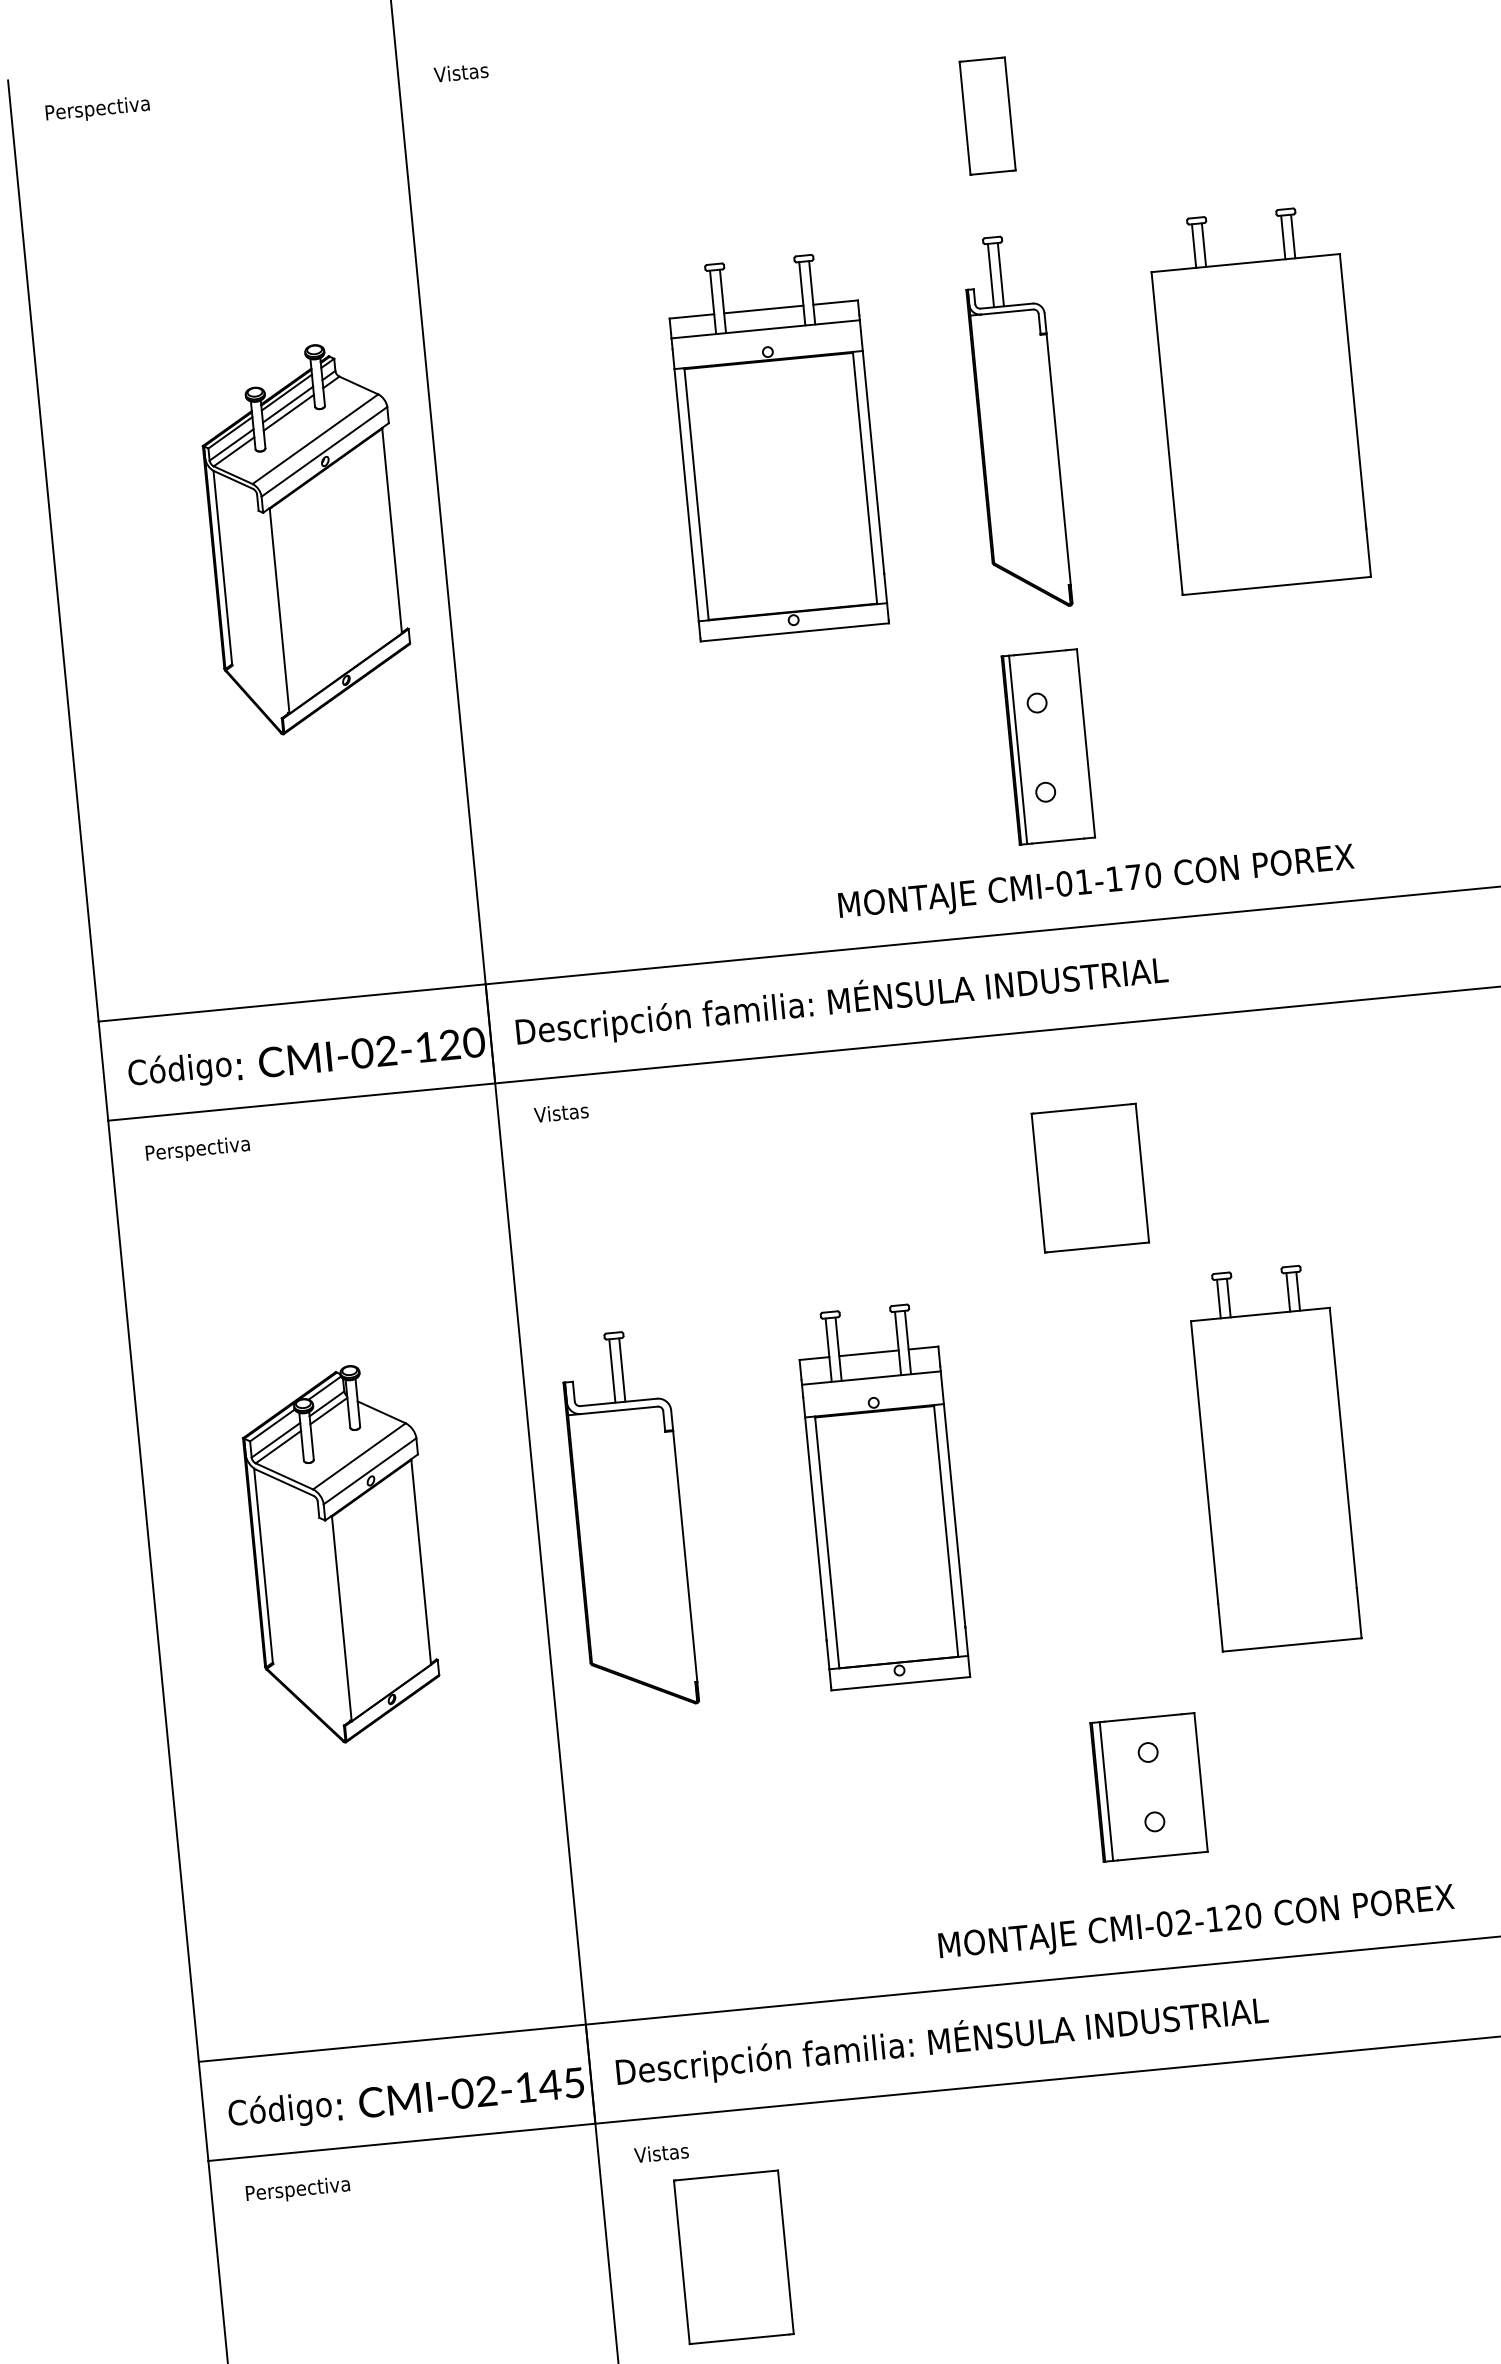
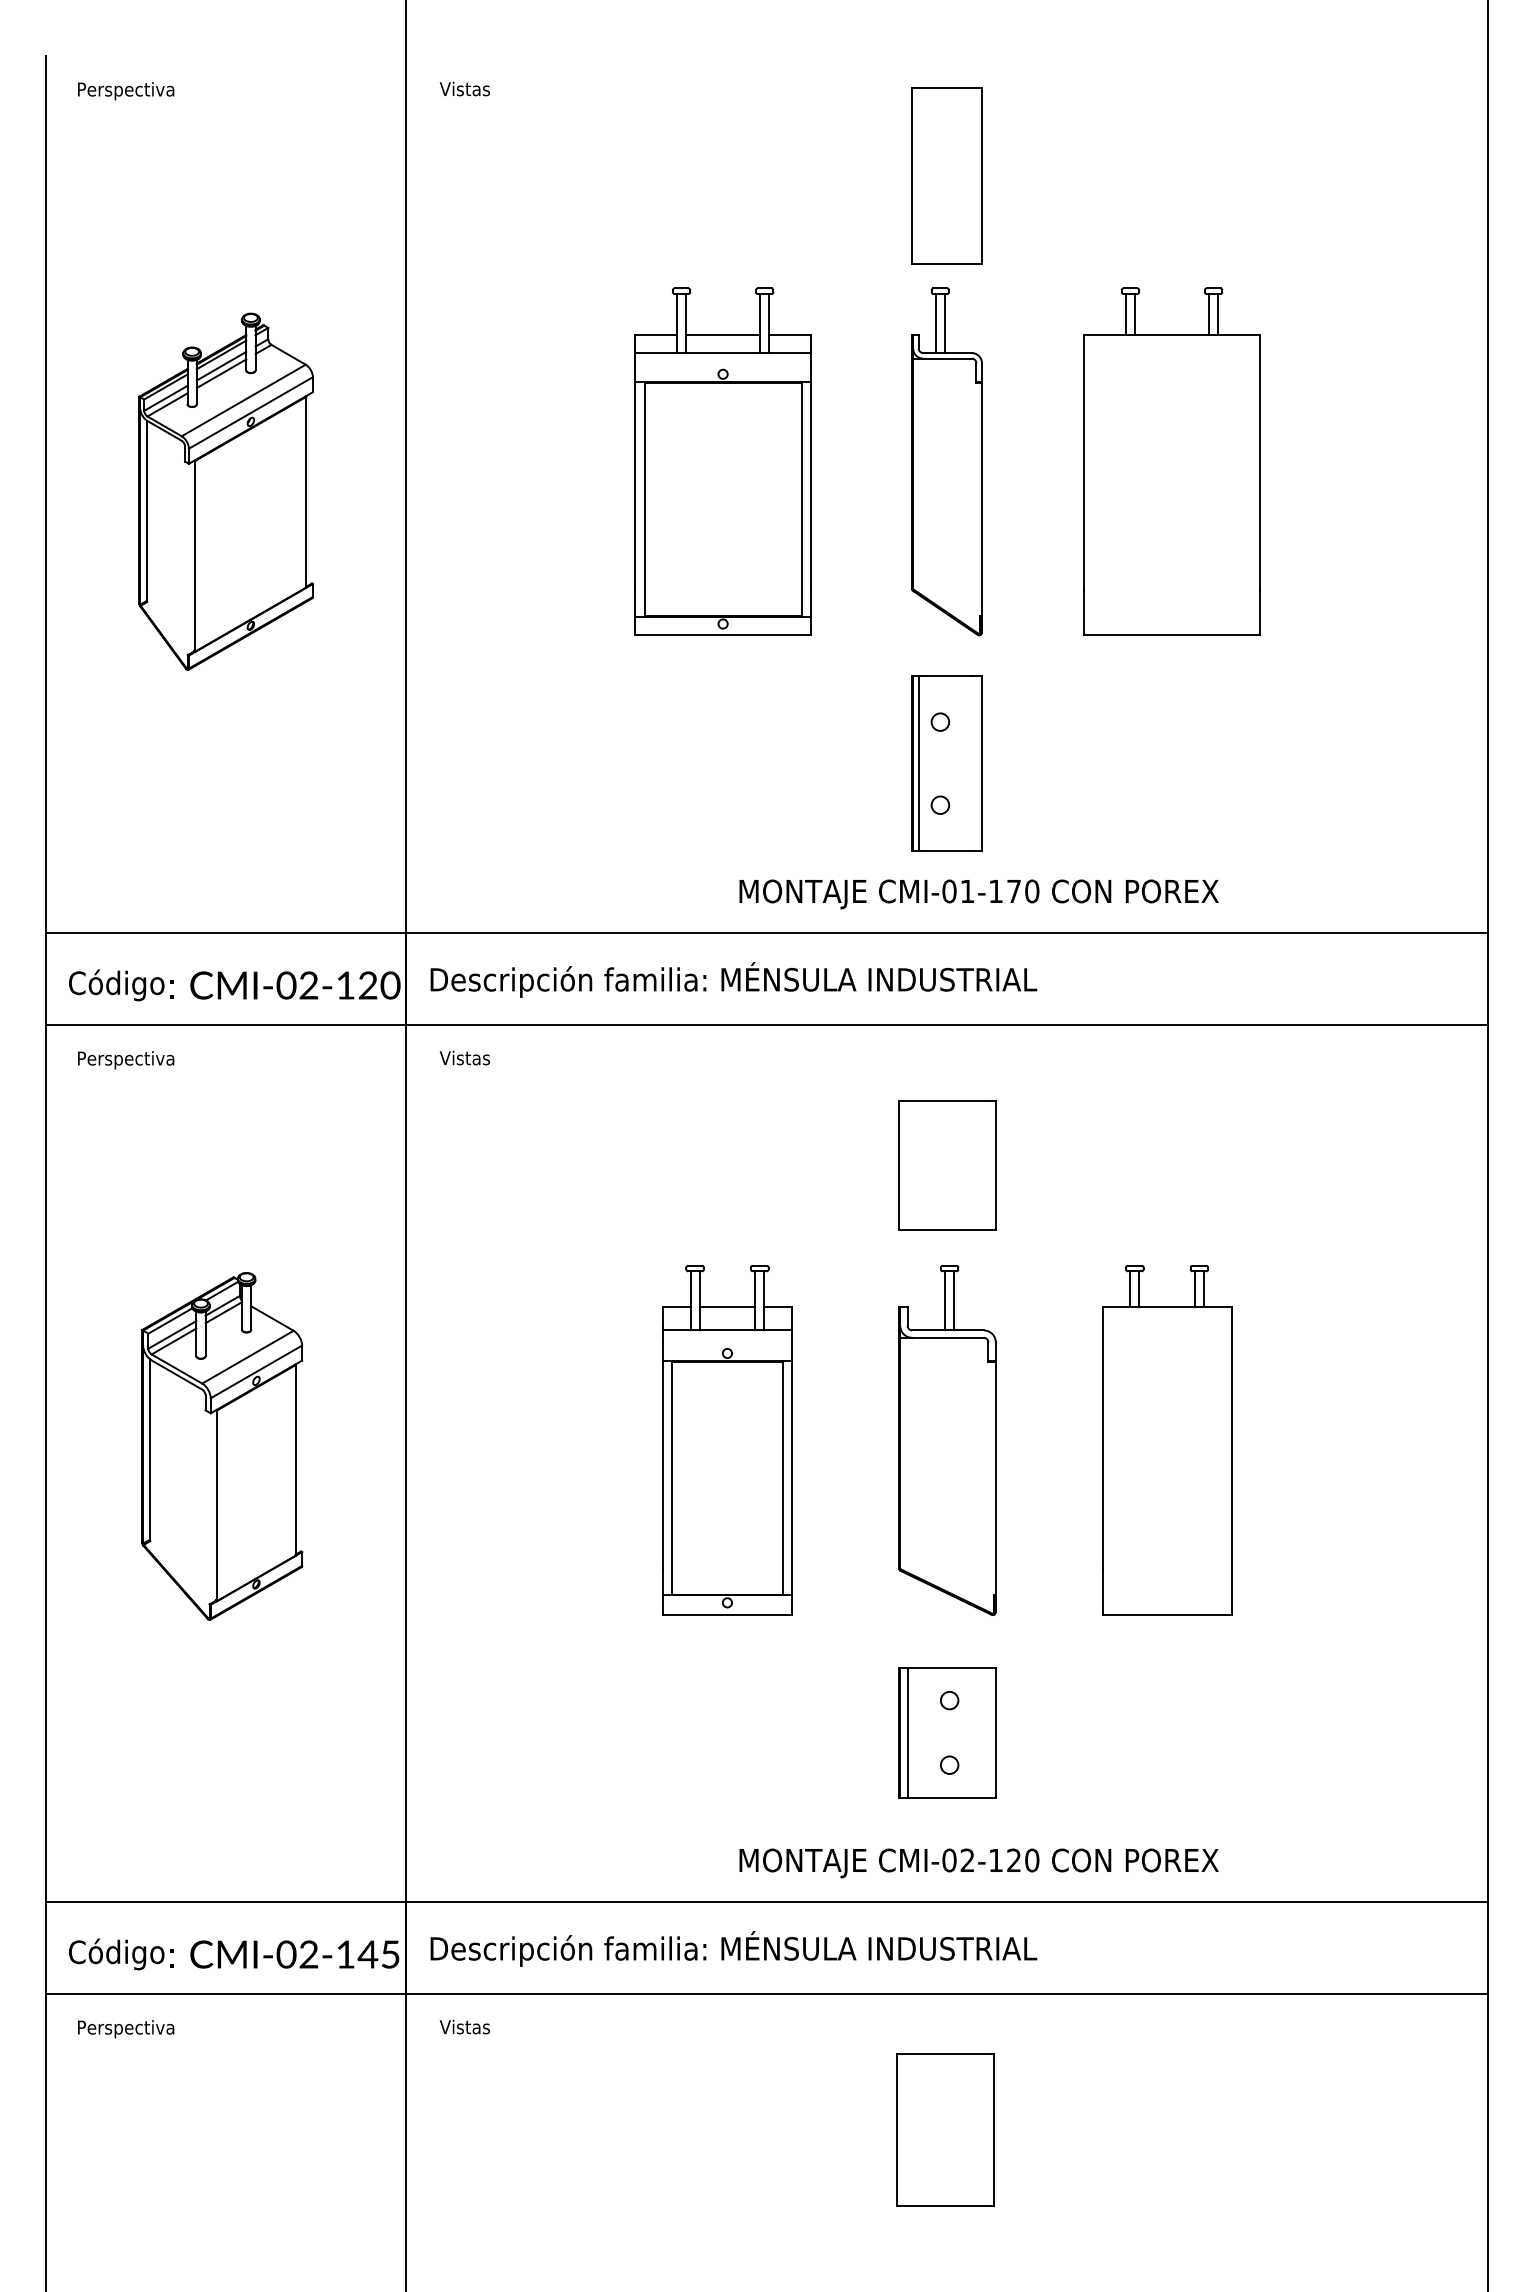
part: (987, 115) -> (946, 175), size x1.67
part: (305, 538) -> (225, 491), moved
part: (1274, 1457) -> (1167, 1440), moved
part: (629, 1520) -> (947, 1440), moved
part: (733, 2257) -> (945, 2129), moved

